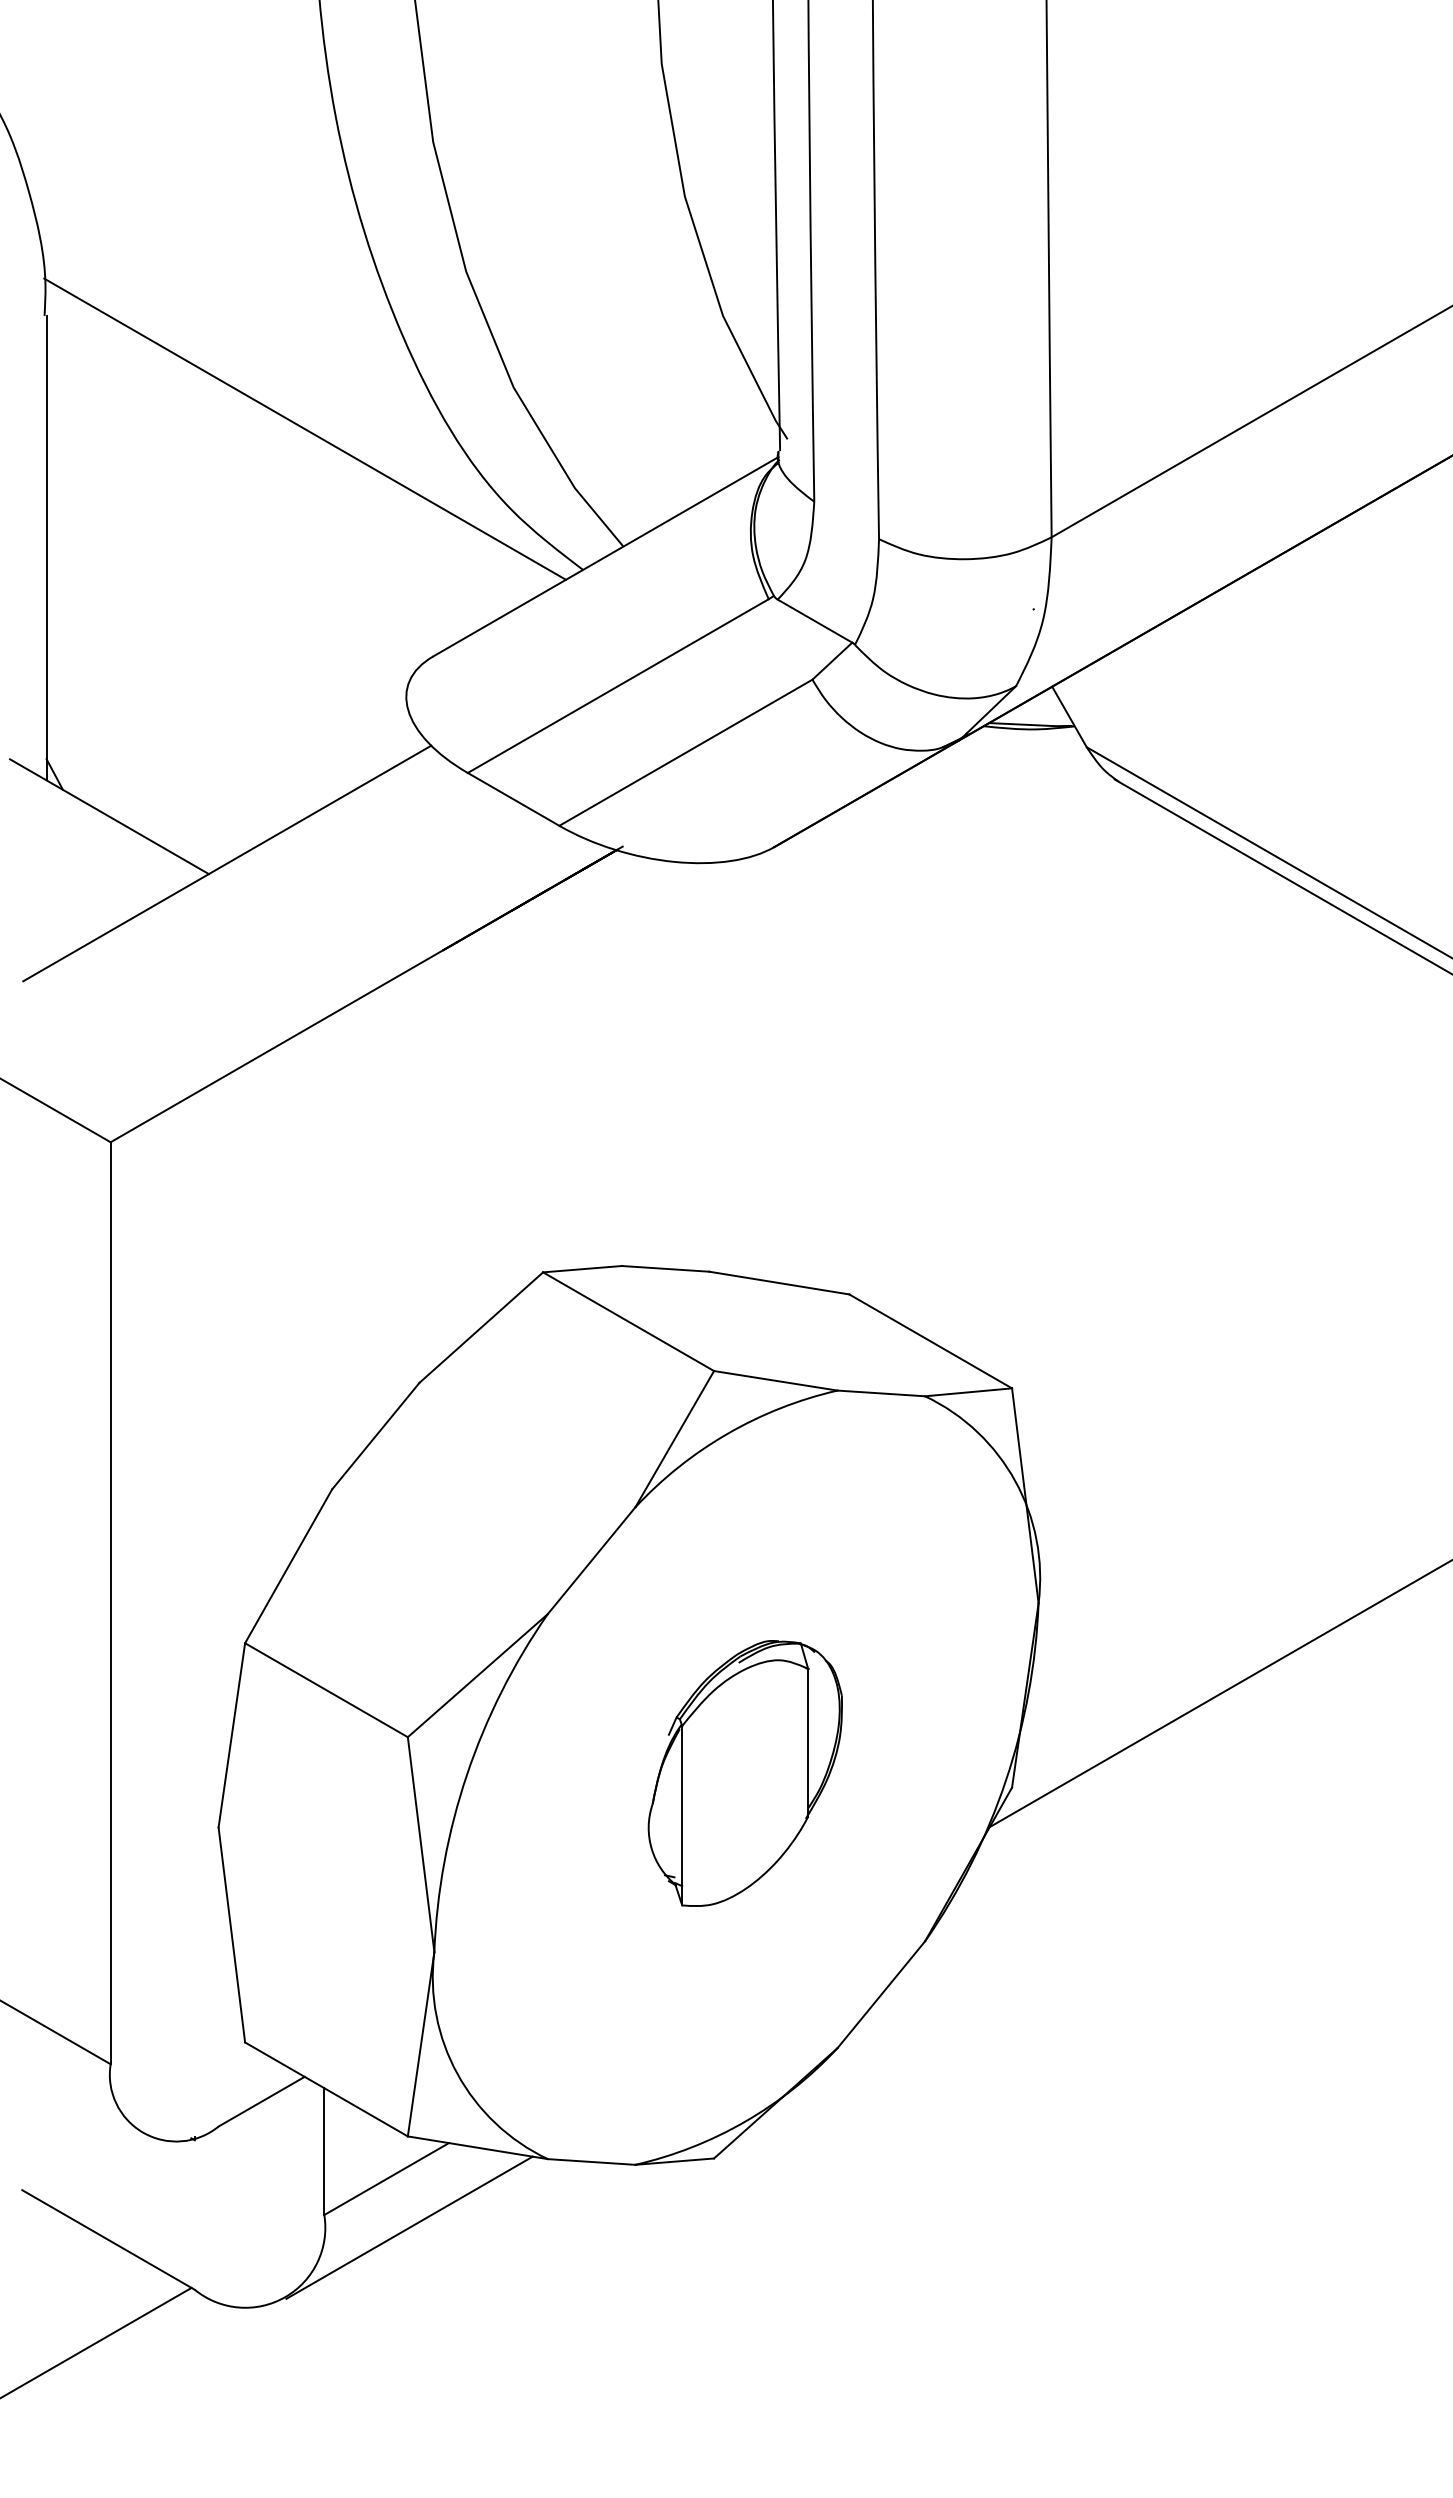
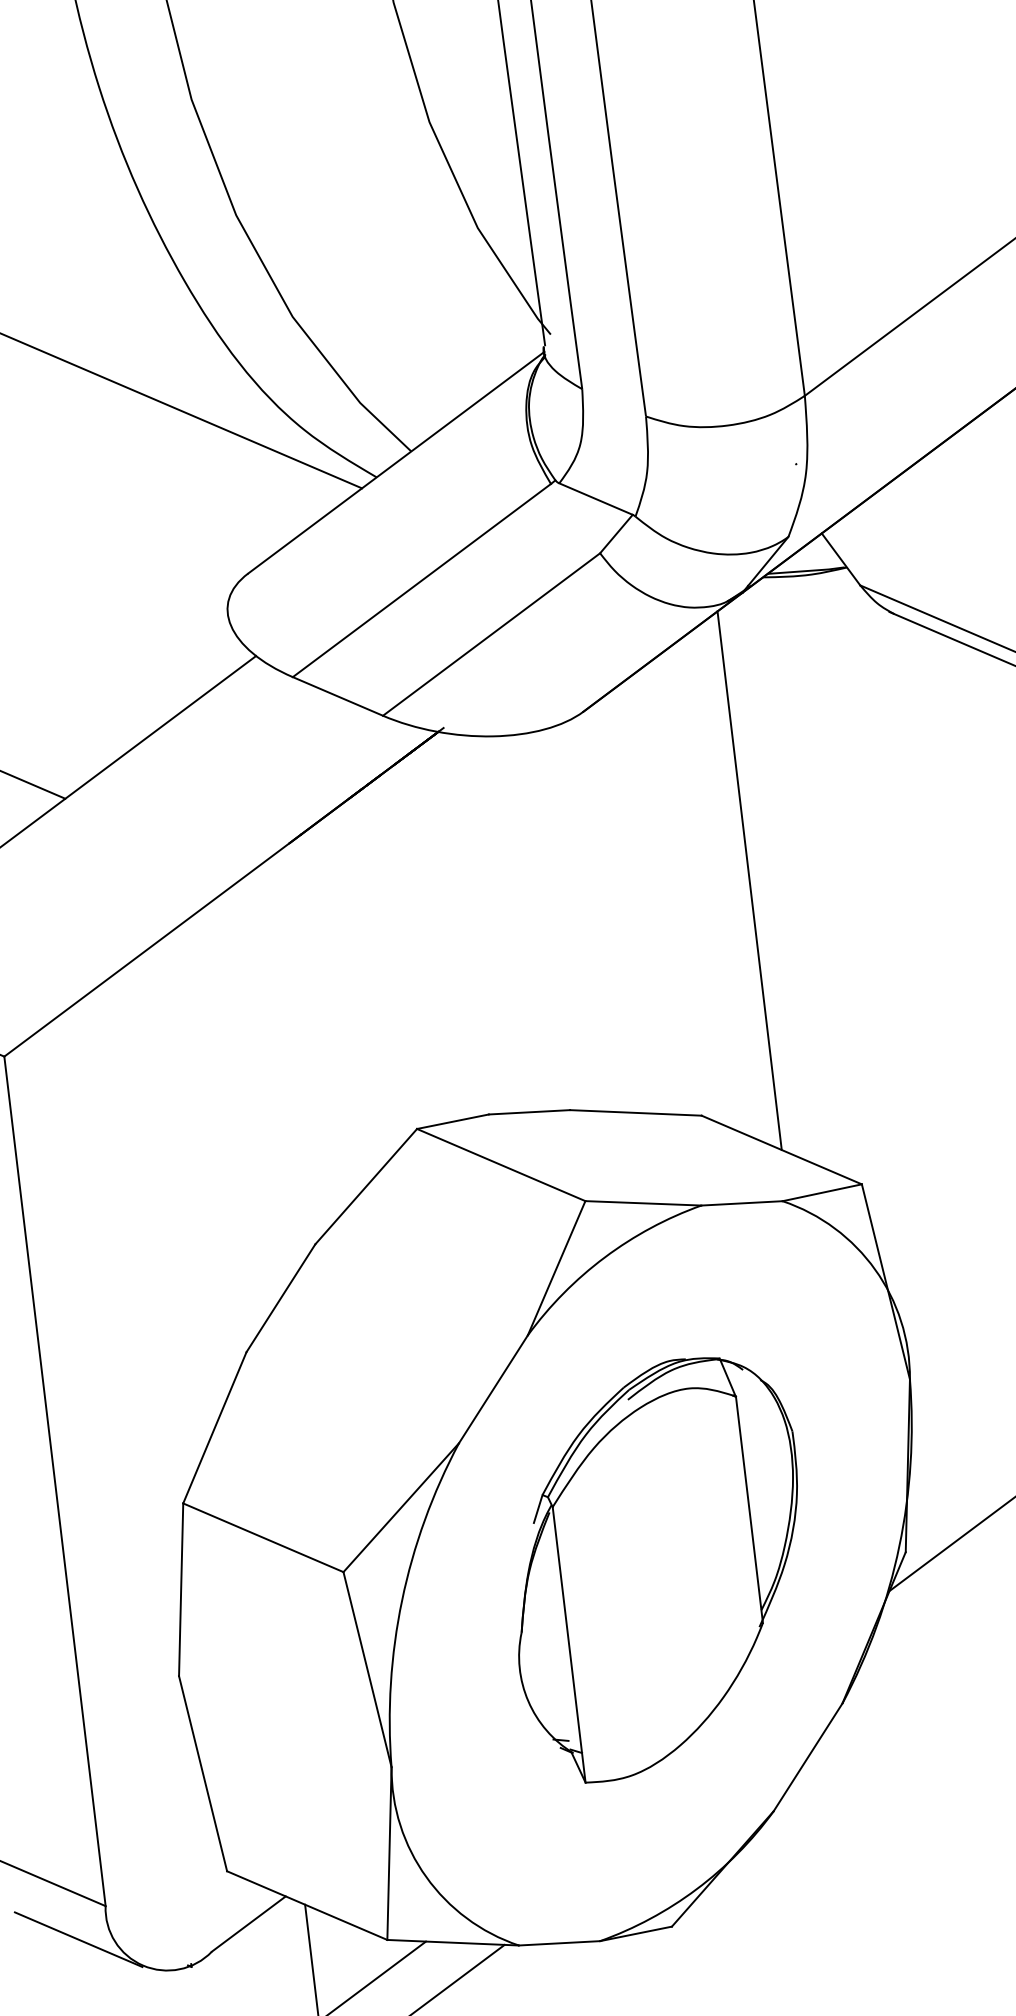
line: (930, 1048) -> (749, 880), added
part: (745, 1773) -> (658, 1568), size x1.67
line: (77, 2096) -> (78, 1939), added

